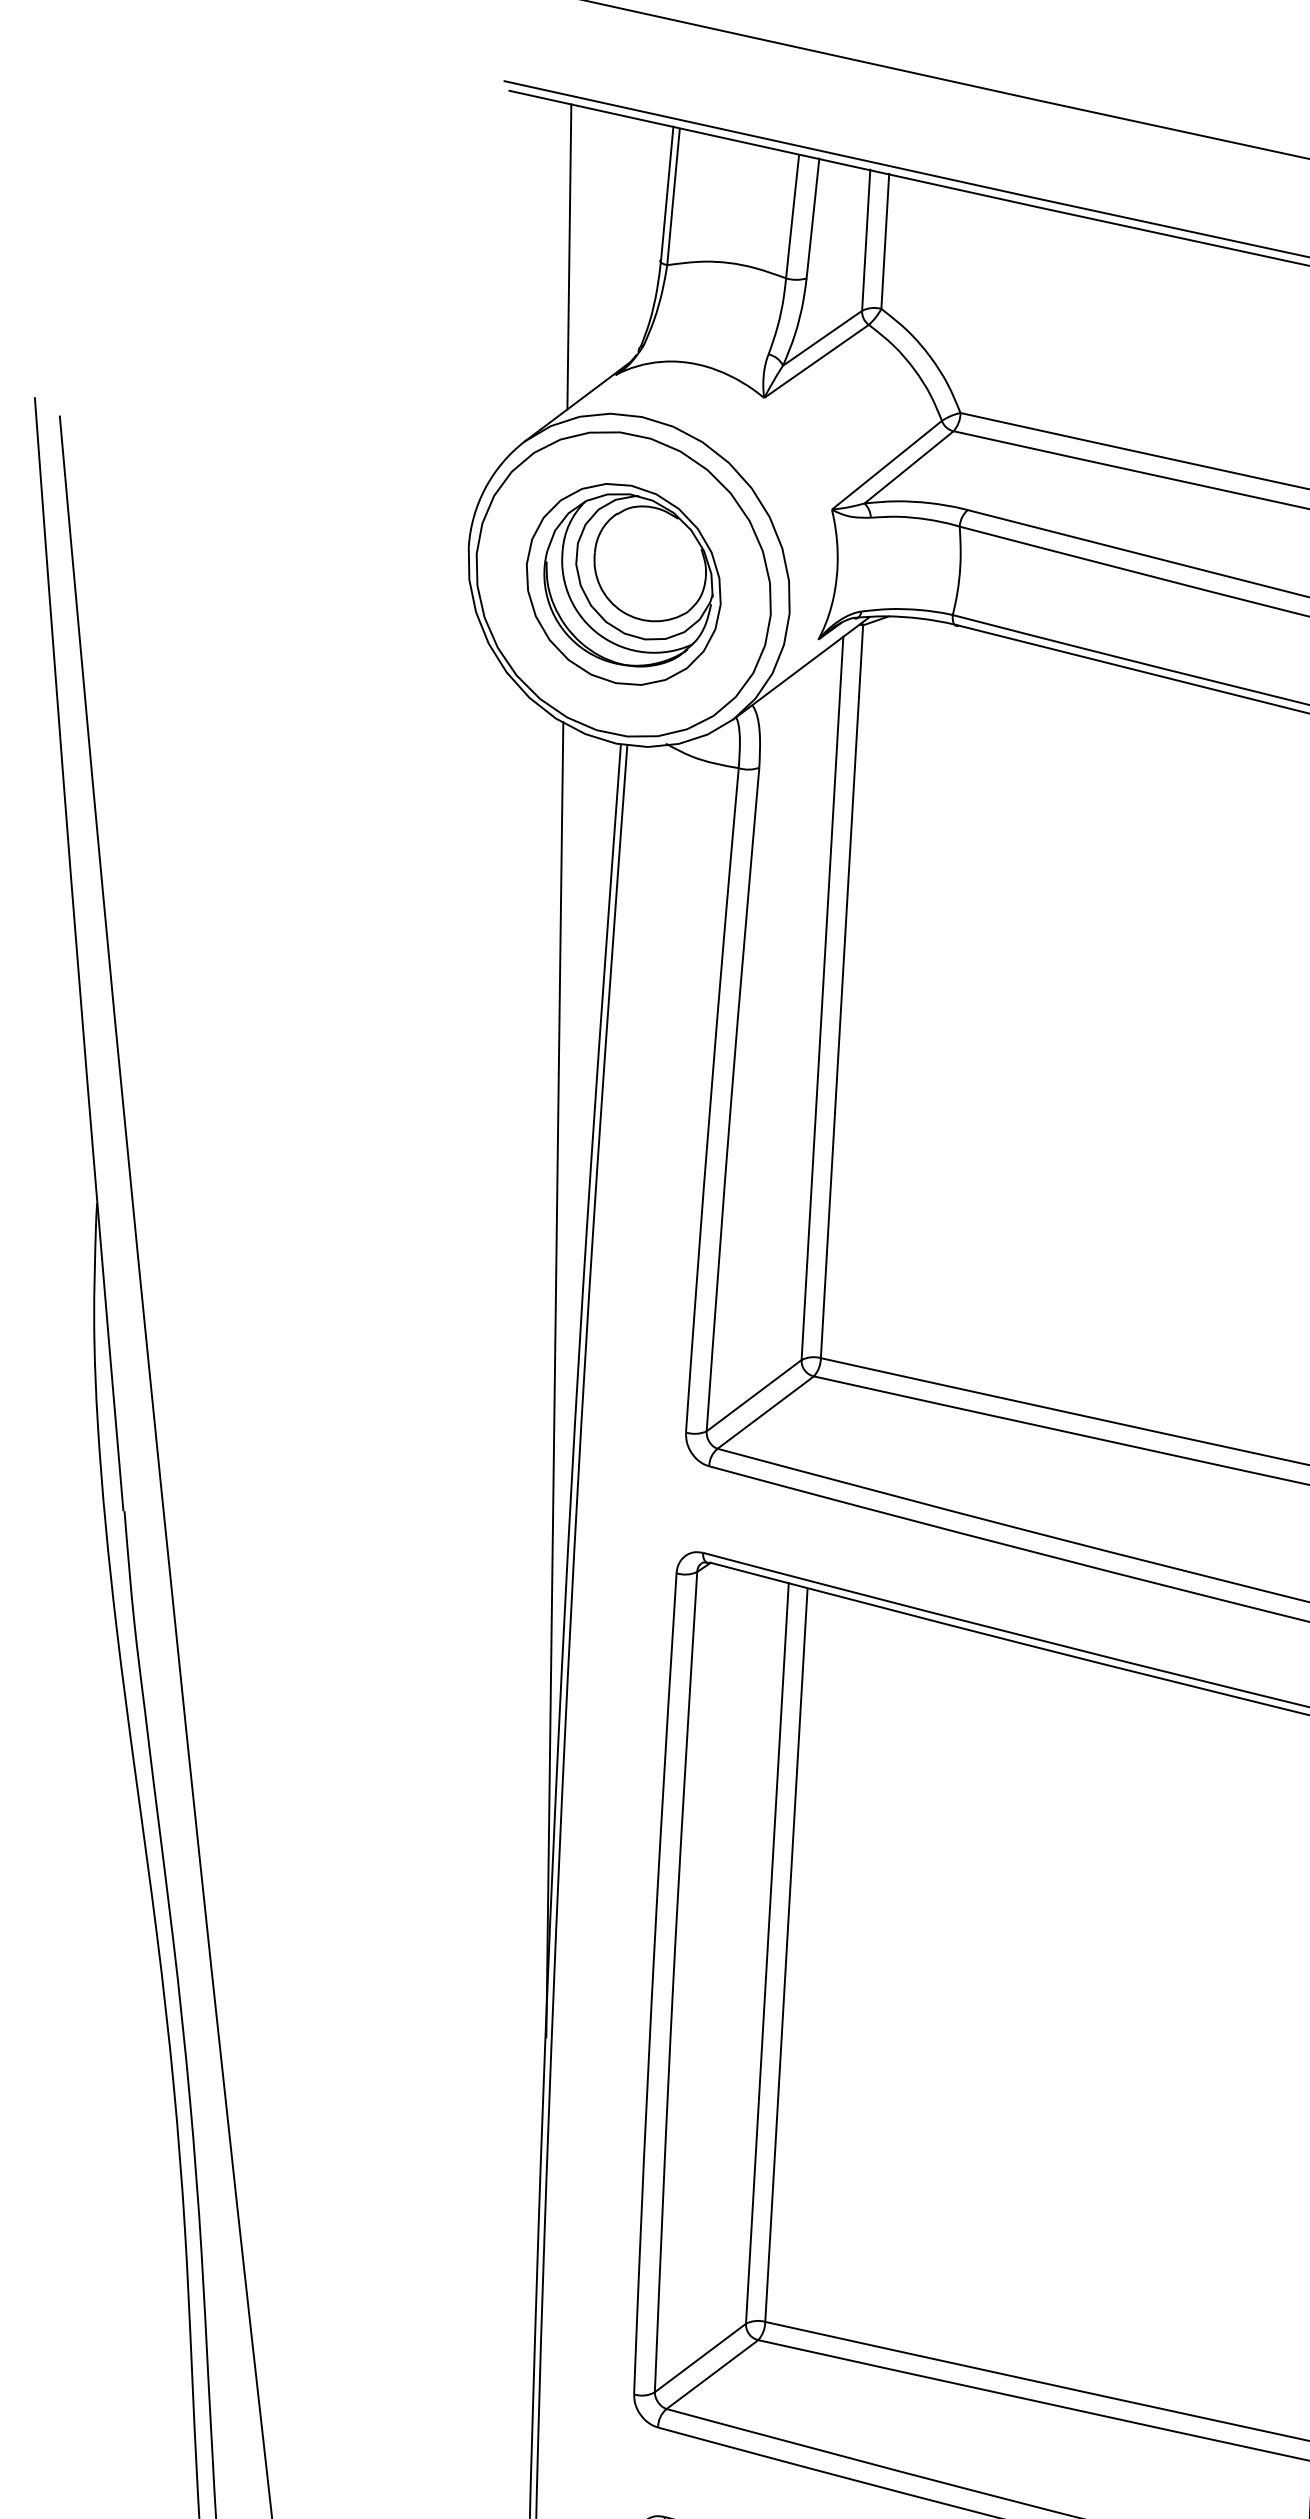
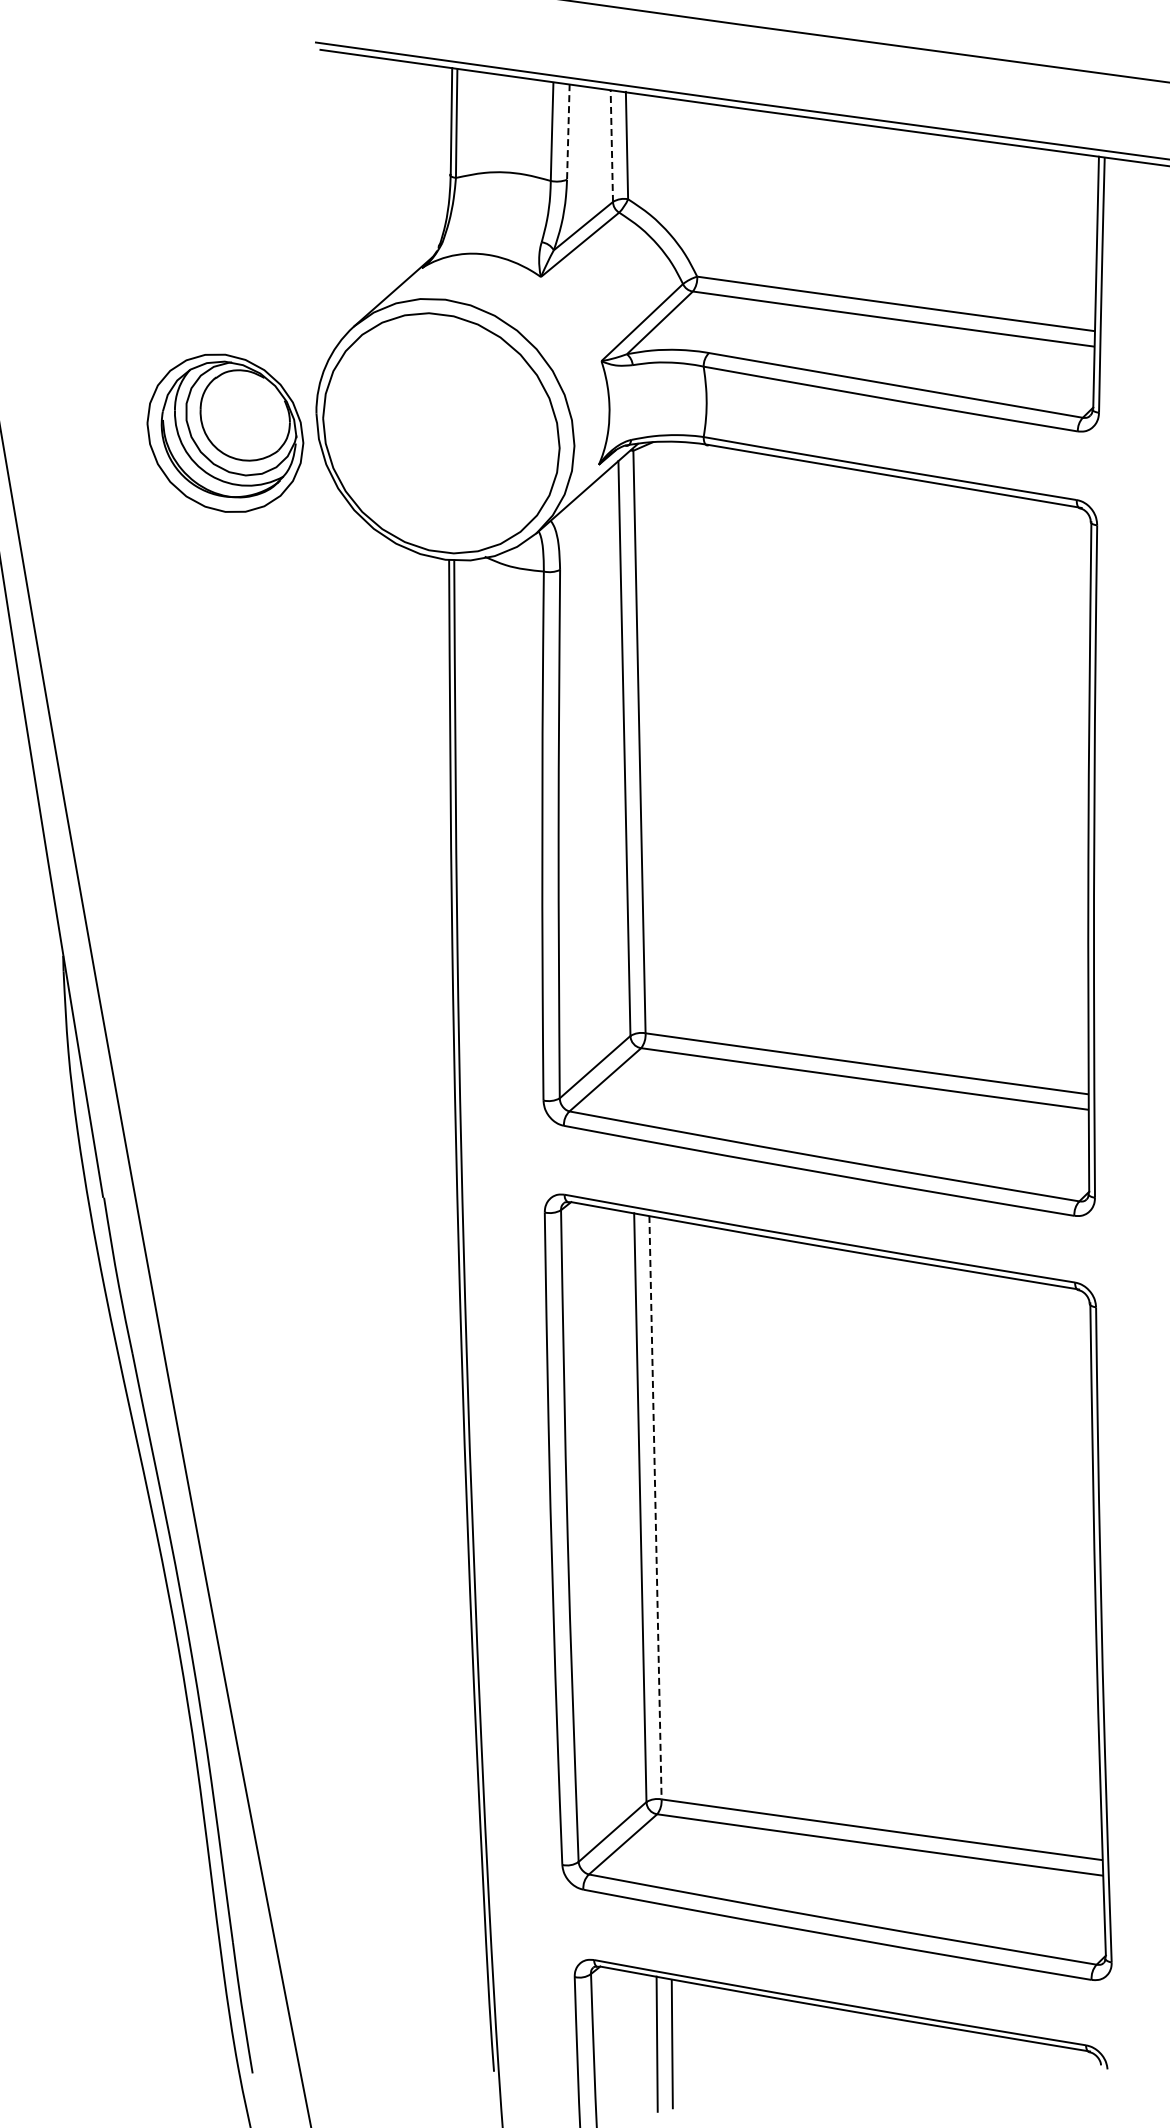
line: (813, 217) -> (568, 131), solid -> dashed
line: (865, 239) -> (611, 145), solid -> dashed
line: (568, 256) -> (377, 177), removed
part: (623, 583) -> (225, 432), moved
line: (554, 1379) -> (436, 1066), removed
line: (786, 1955) -> (655, 1508), solid -> dashed

